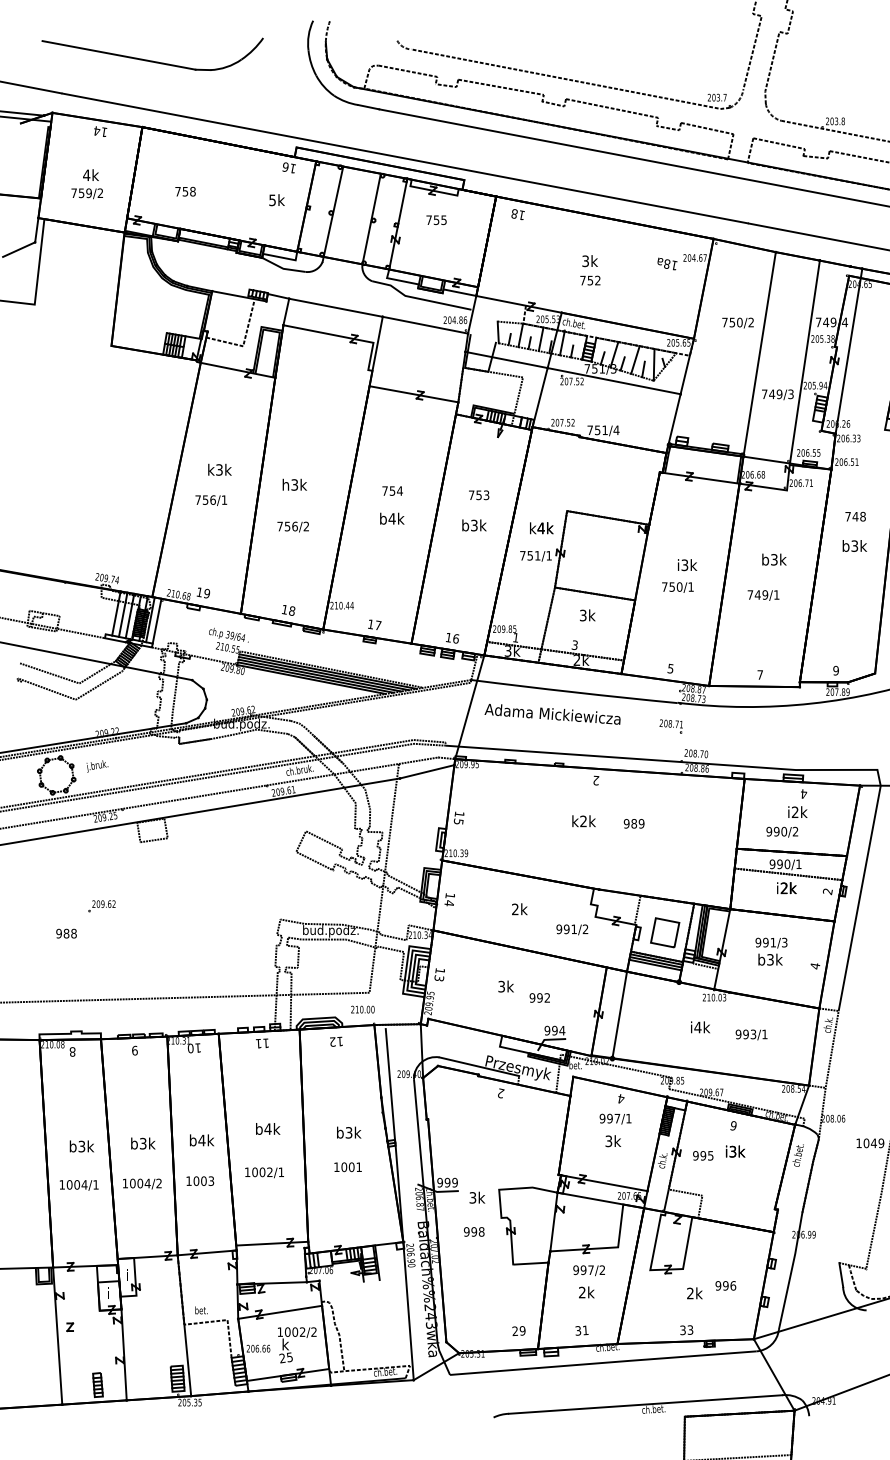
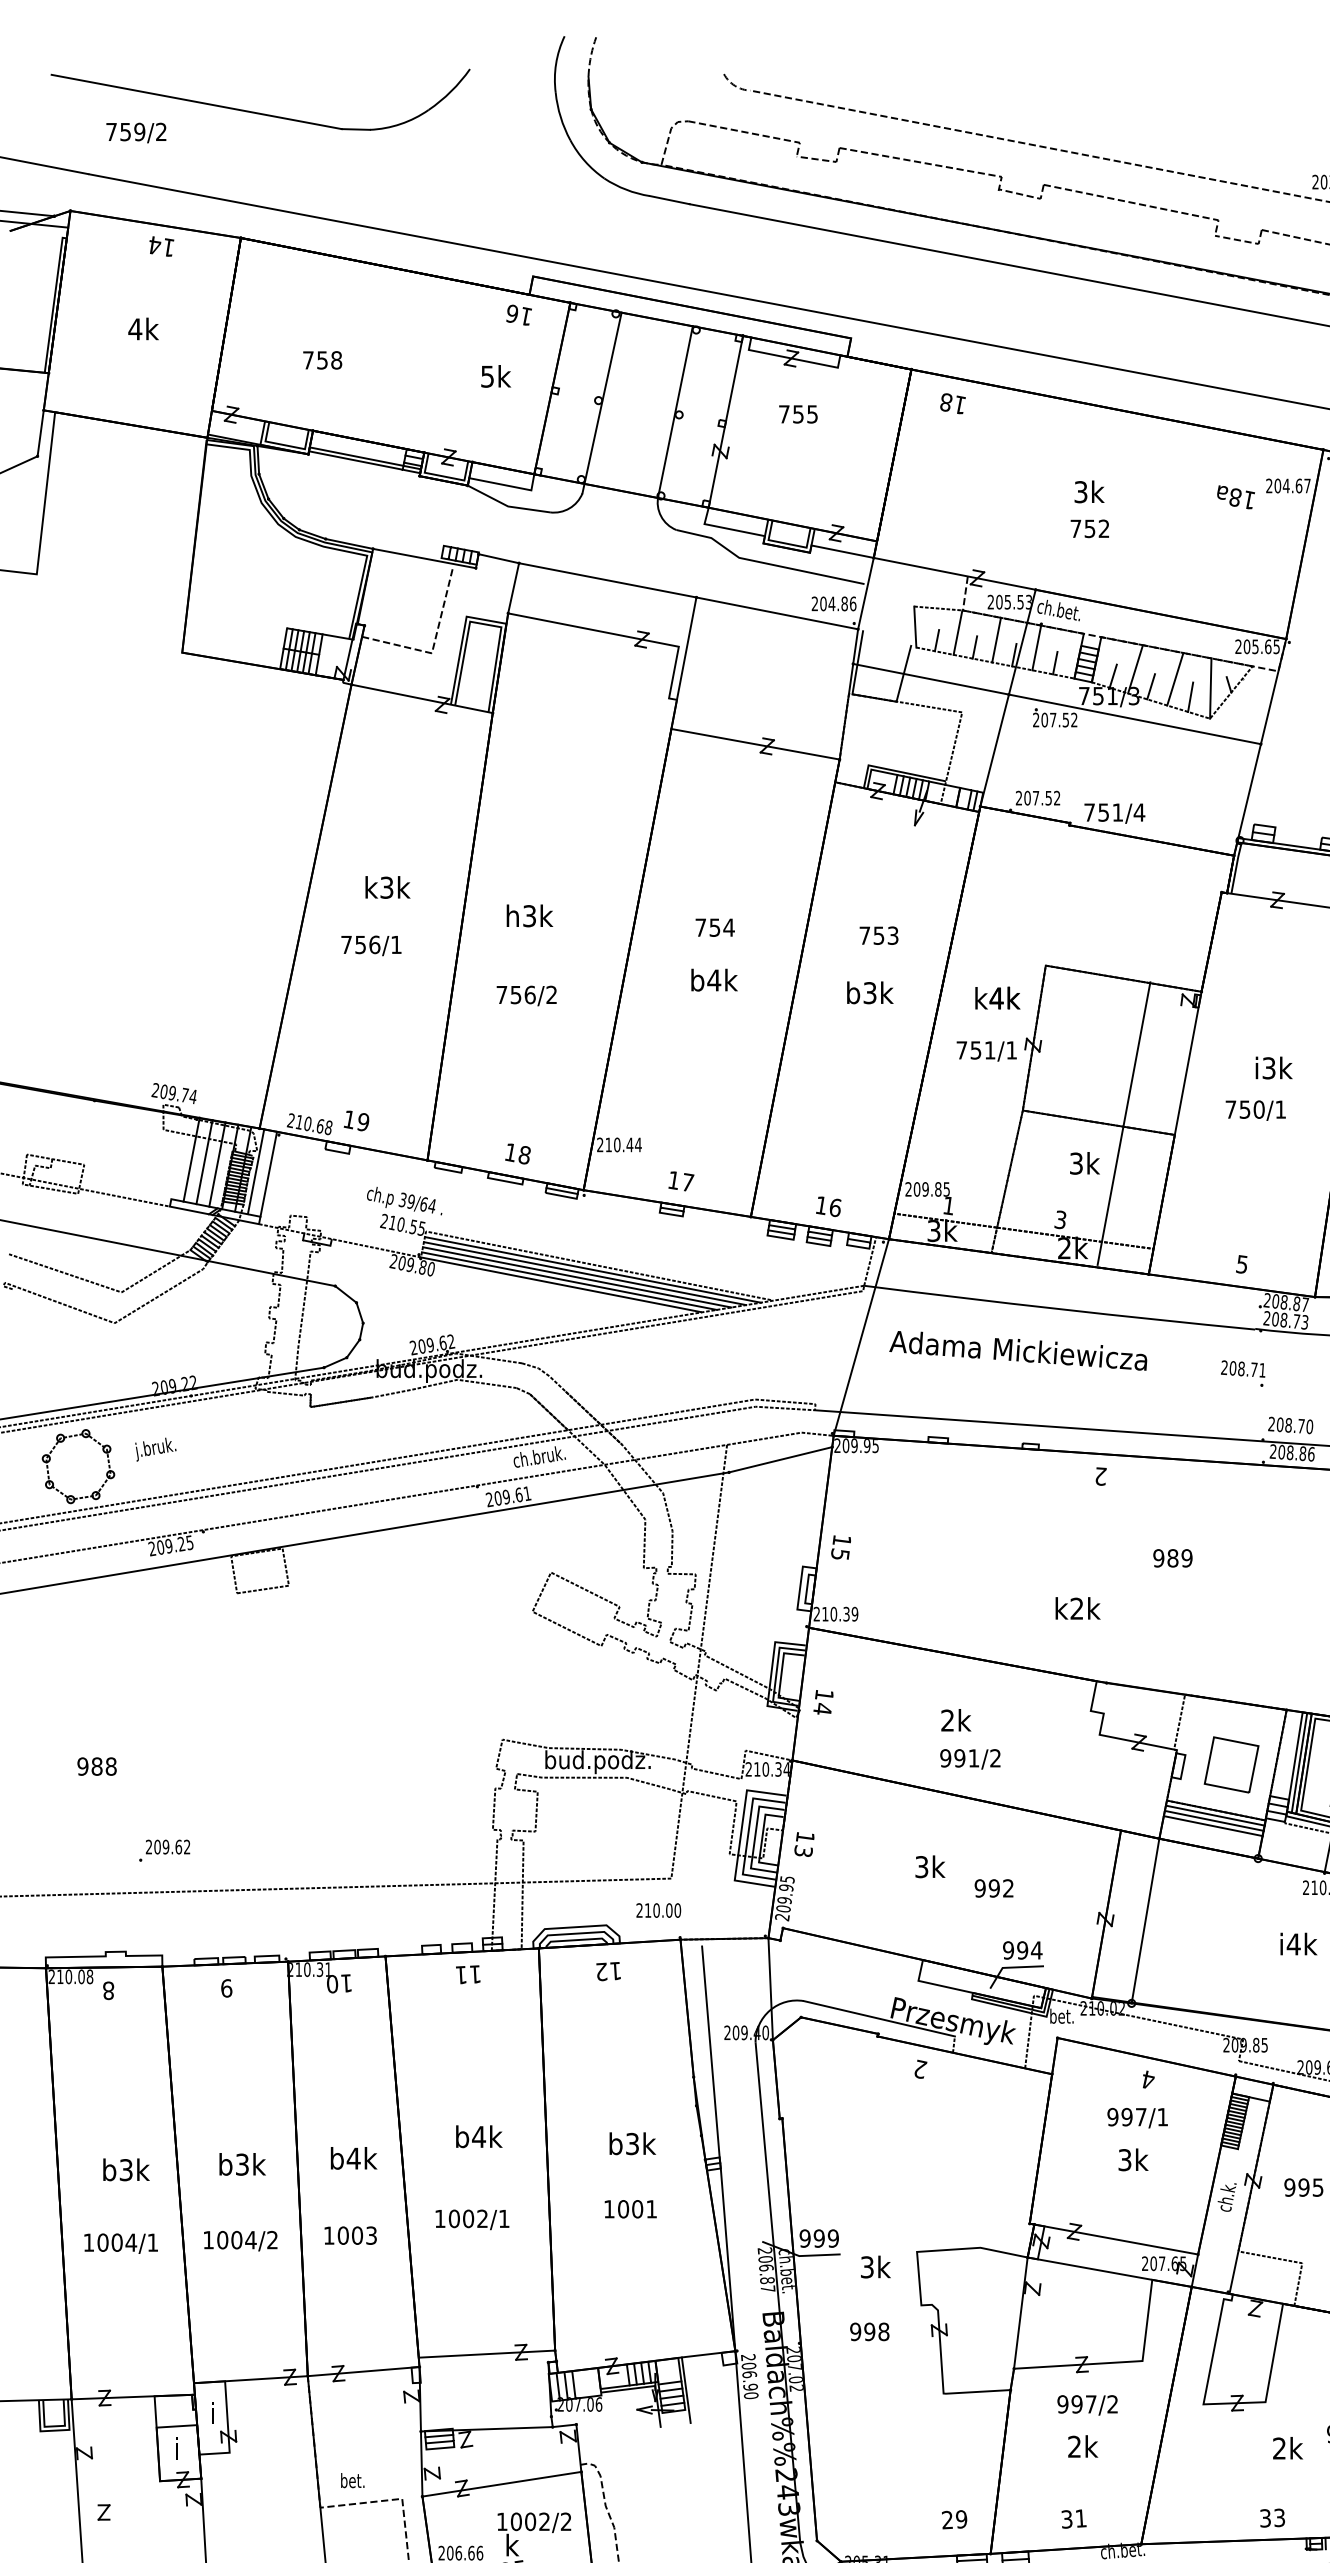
text: (86, 193) -> (134, 132), moved
line: (635, 598) -> (1124, 1121), moved
text: (583, 821) -> (1076, 1608), moved
part: (101, 906) -> (163, 1851), moved
text: (572, 929) -> (970, 1758), moved

